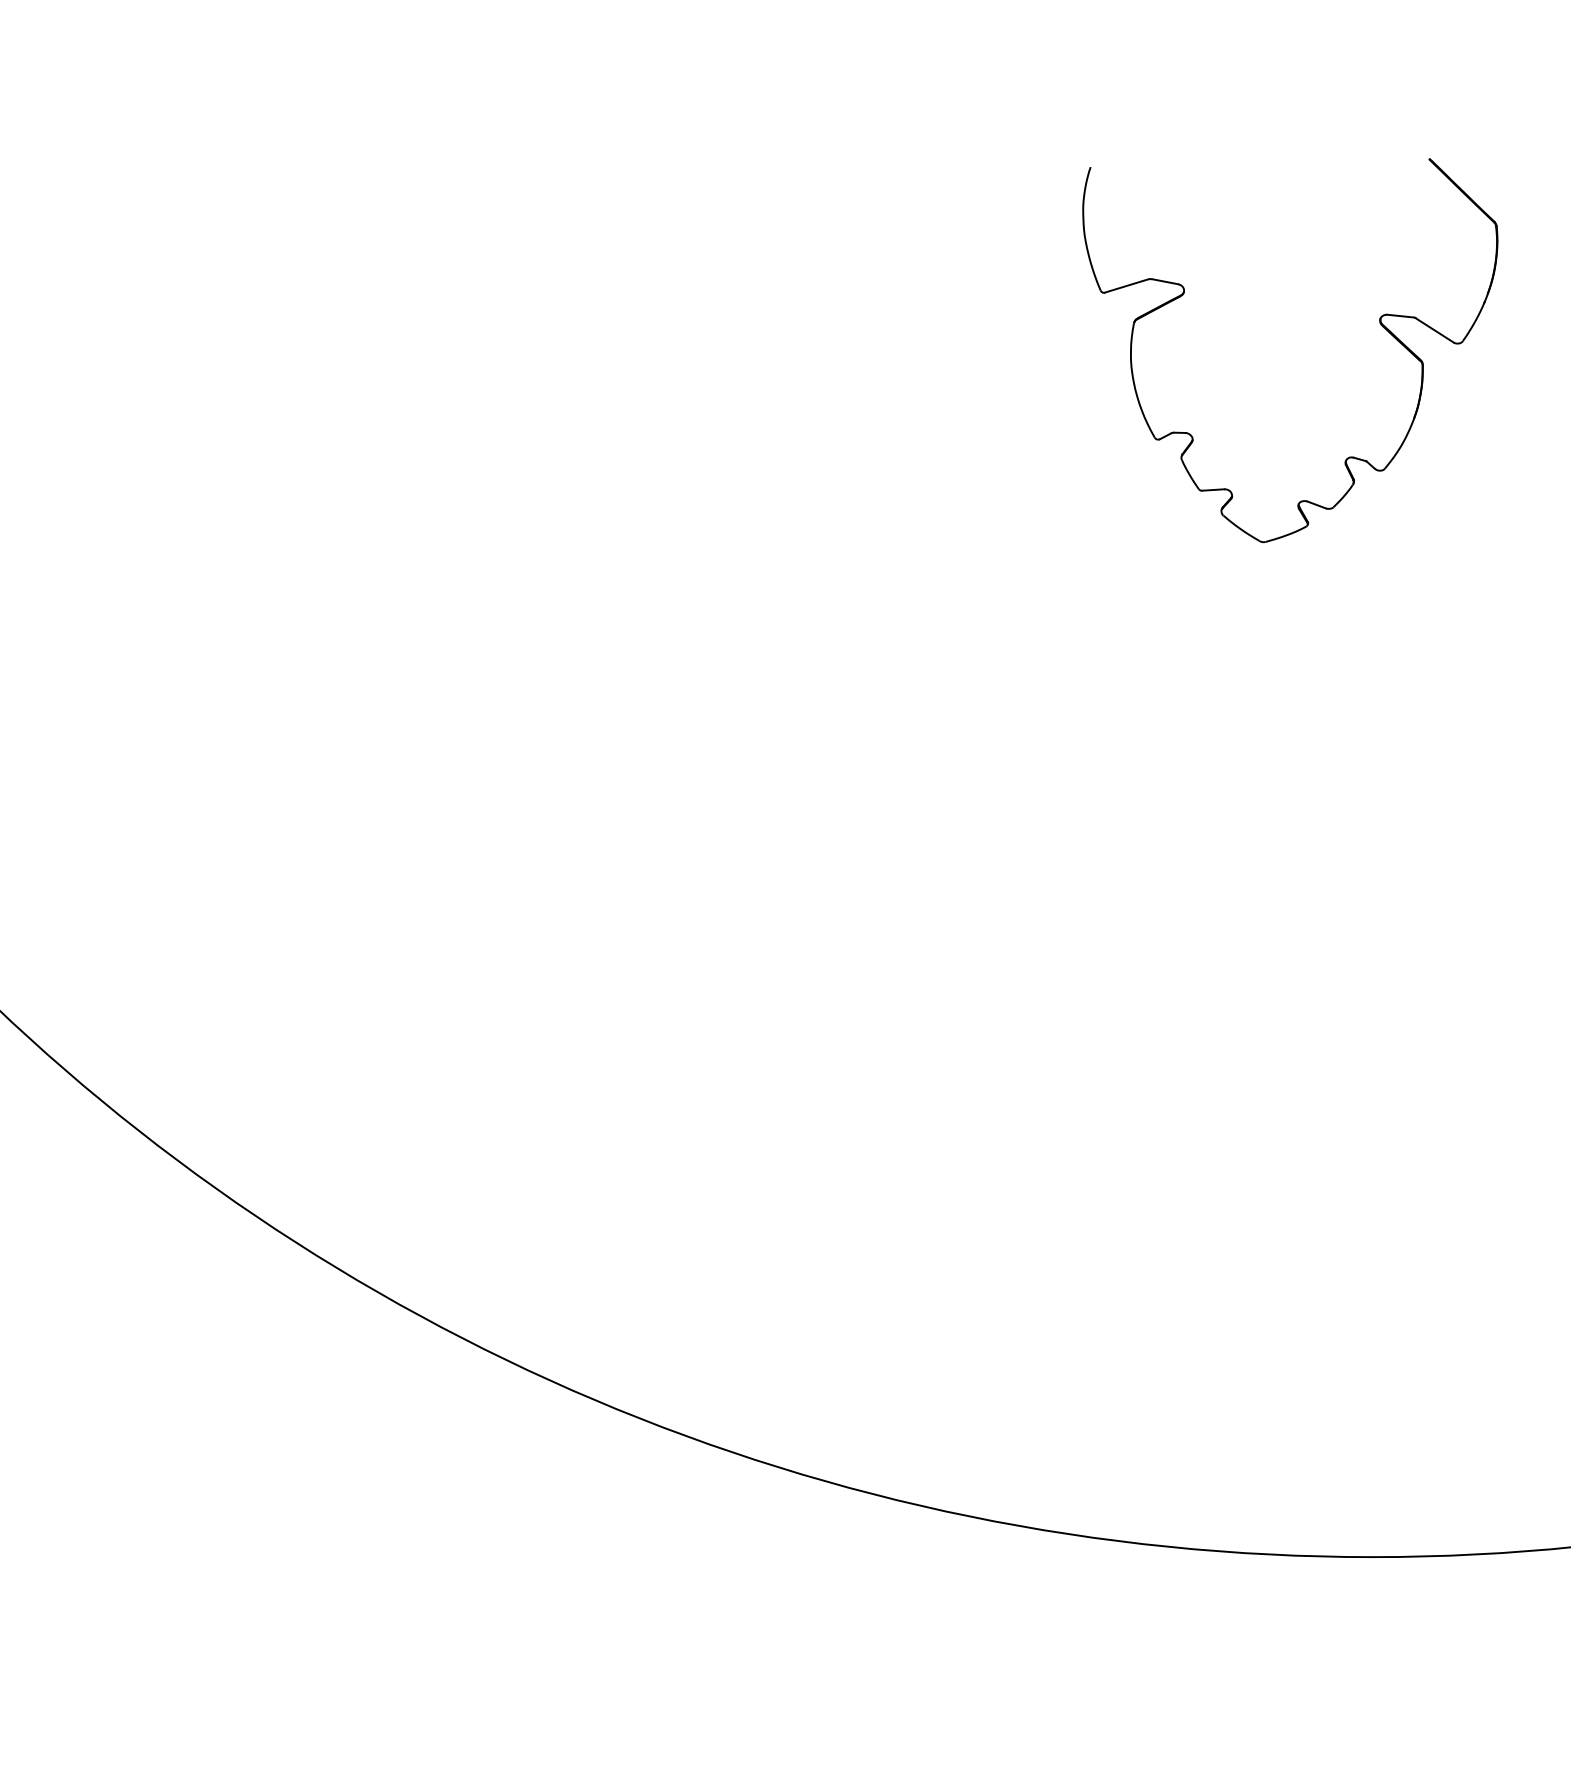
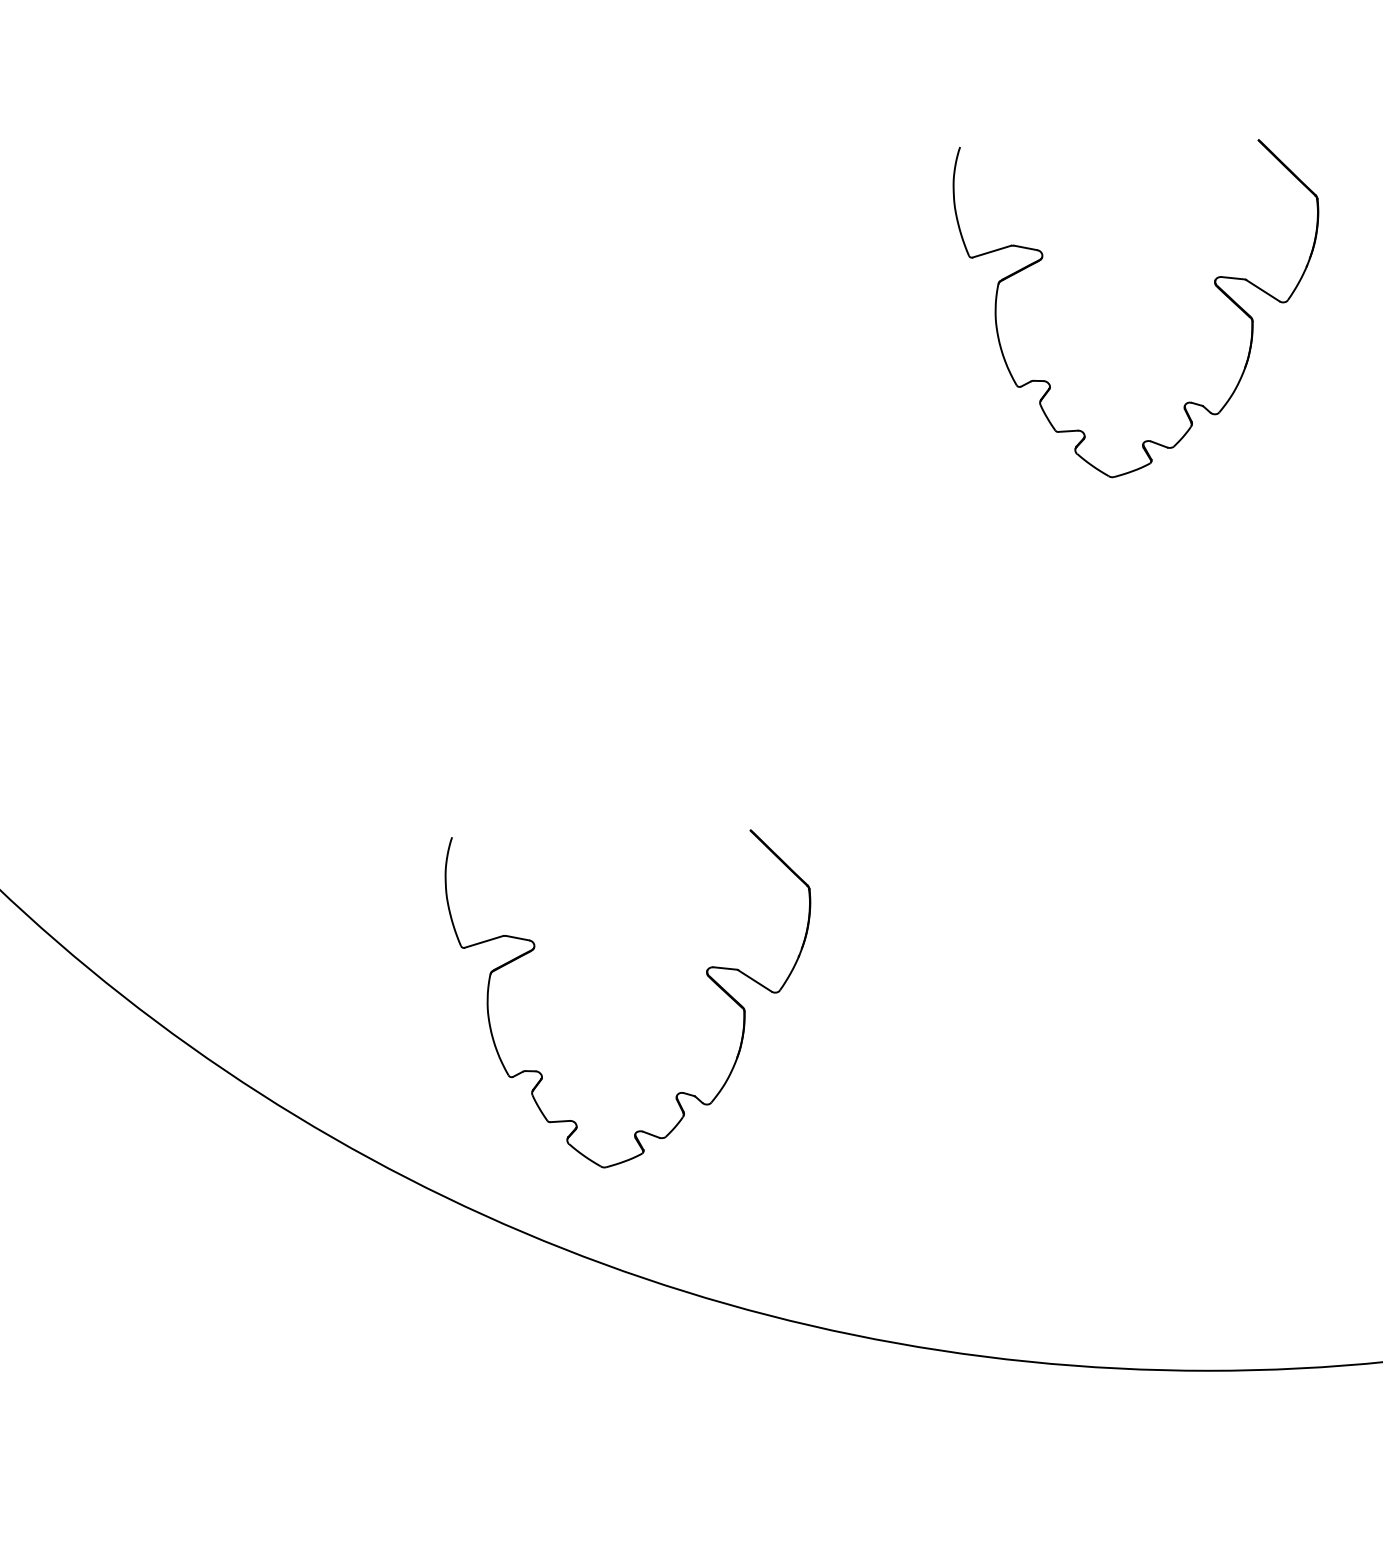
part: (802, 1107) -> (706, 974), added

